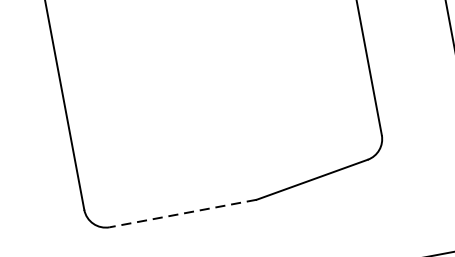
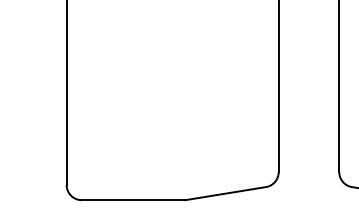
line: (183, 213) -> (133, 200), dashed -> solid

